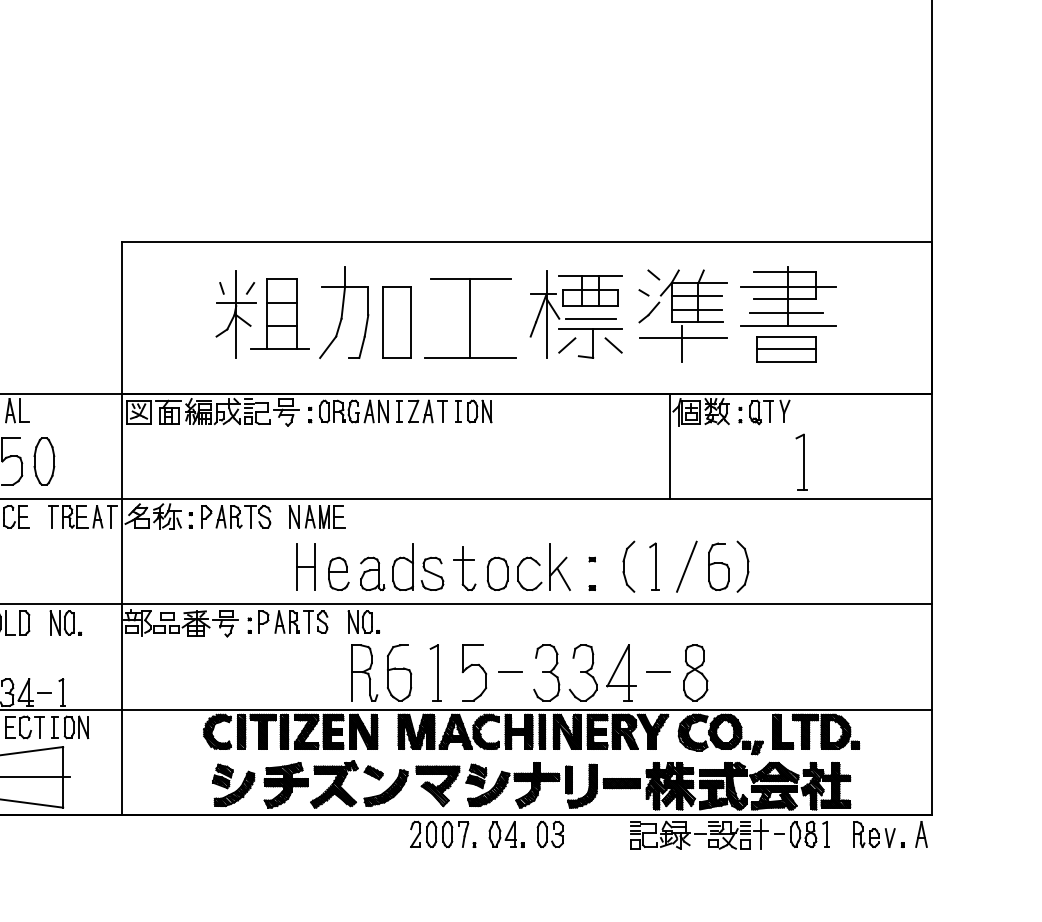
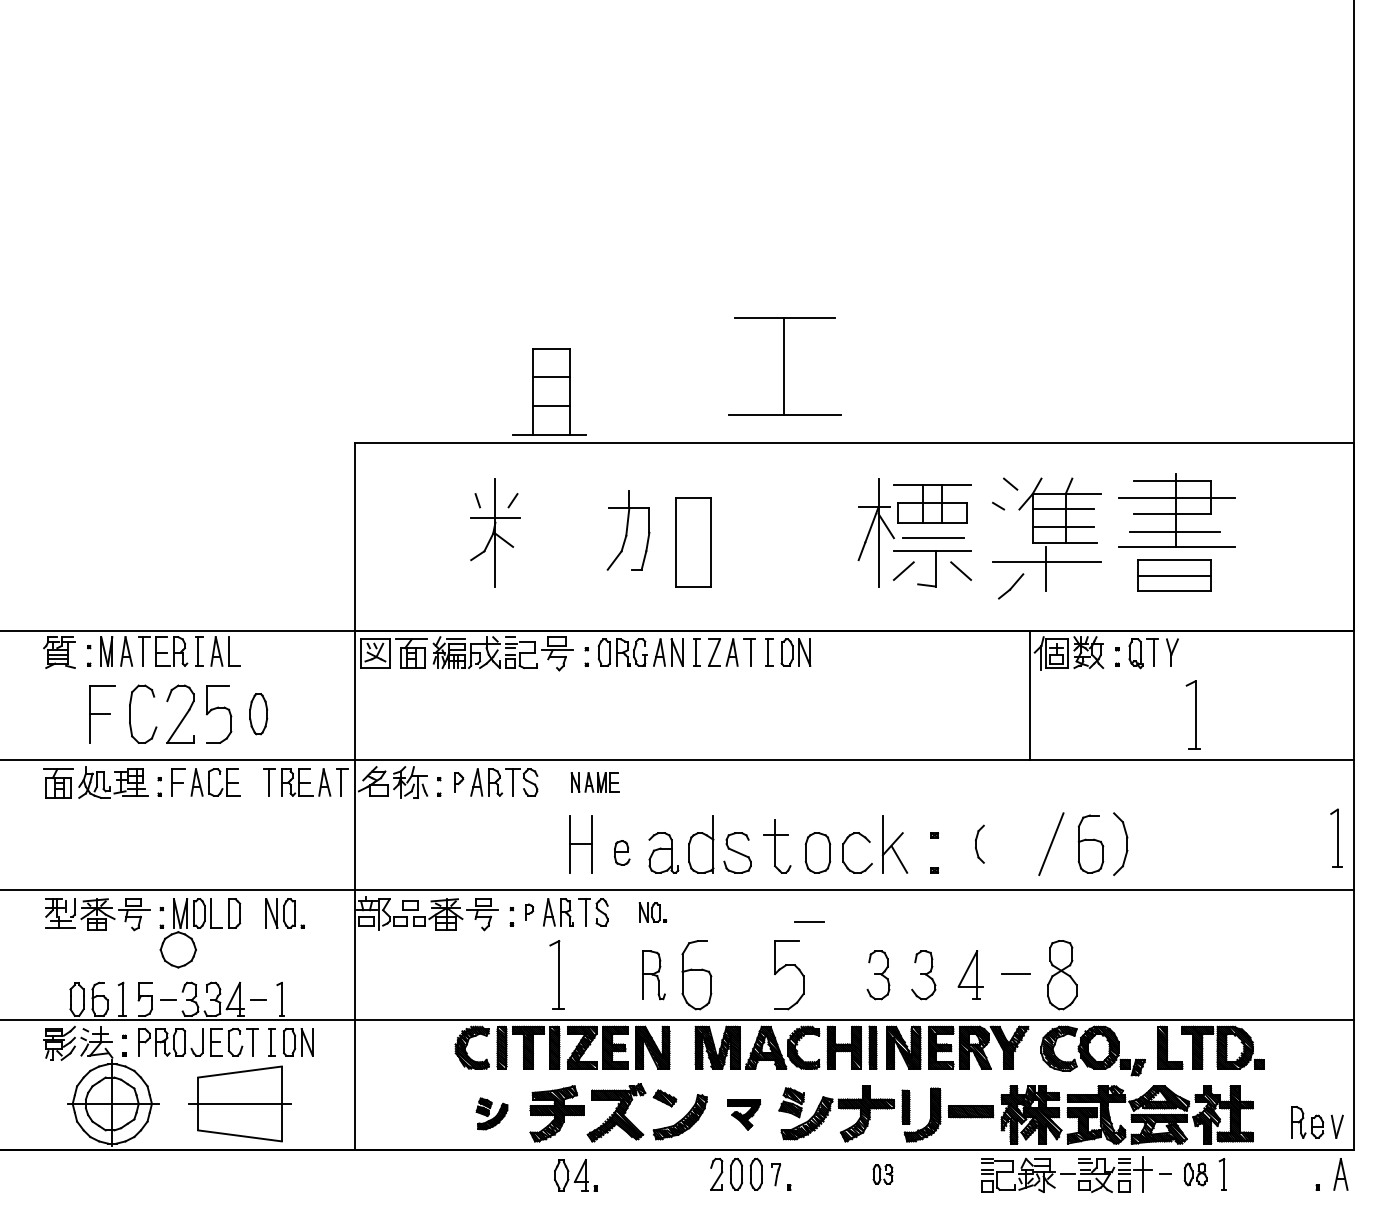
part: (344, 312) -> (628, 530), size x0.7
part: (649, 312) -> (1011, 586), moved
part: (280, 314) -> (549, 391), moved
part: (470, 319) -> (784, 366), moved
part: (44, 460) -> (258, 713), size x0.7
part: (207, 516) -> (459, 782), size x0.7
part: (317, 516) -> (595, 782), size x0.7
part: (654, 566) -> (1336, 837), moved
part: (628, 567) -> (979, 844), size x0.6
part: (339, 573) -> (622, 852), size x0.6
part: (263, 622) -> (529, 912), size x0.6
part: (363, 622) -> (652, 912), size x0.7
line: (510, 671) -> (809, 921), moved
part: (435, 672) -> (556, 974), moved
part: (621, 672) -> (970, 974), size x0.7
part: (365, 673) -> (654, 975), size x0.7
part: (546, 673) -> (878, 975), size x0.7
part: (583, 673) -> (923, 975), size x0.7
part: (233, 785) -> (491, 1113), size x0.6
part: (437, 785) -> (743, 1114), size x0.6
part: (464, 834) -> (776, 1174), size x0.7
part: (506, 834) -> (575, 1175), moved
part: (549, 834) -> (882, 1174), size x0.6
part: (803, 834) -> (1195, 1174), size x0.7
part: (874, 834) -> (1317, 1122), moved

